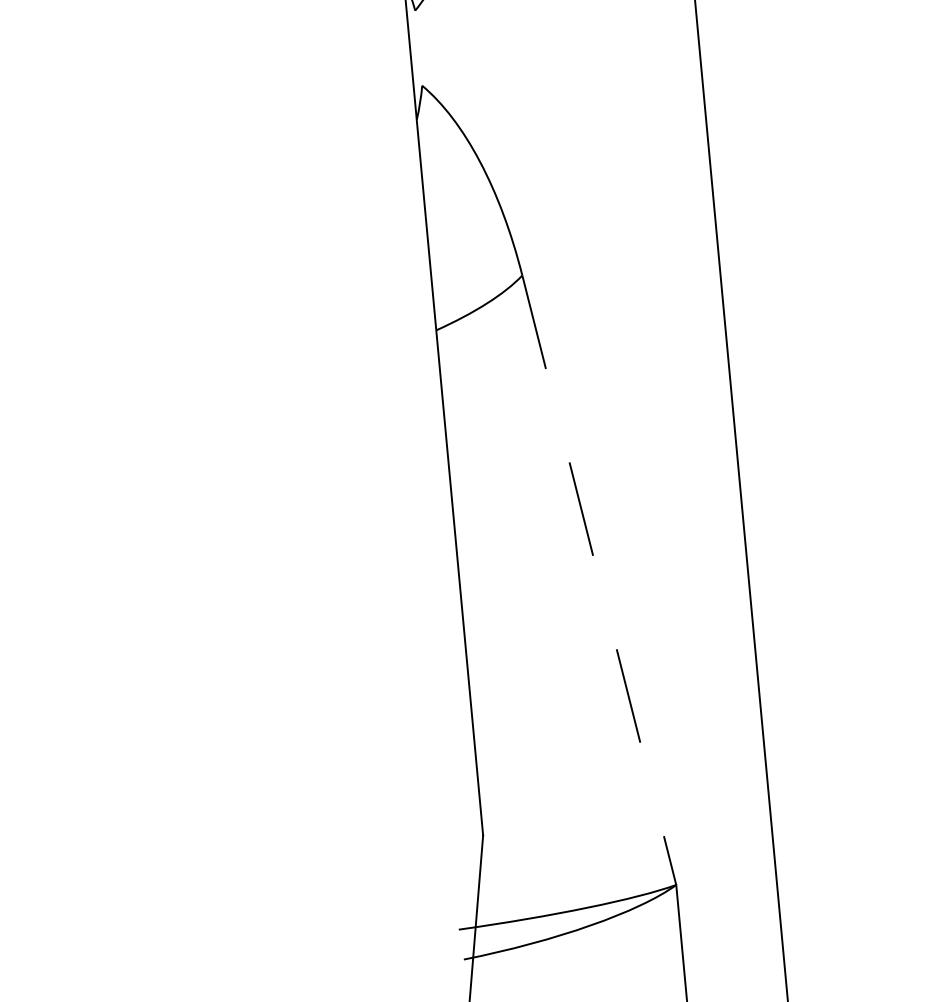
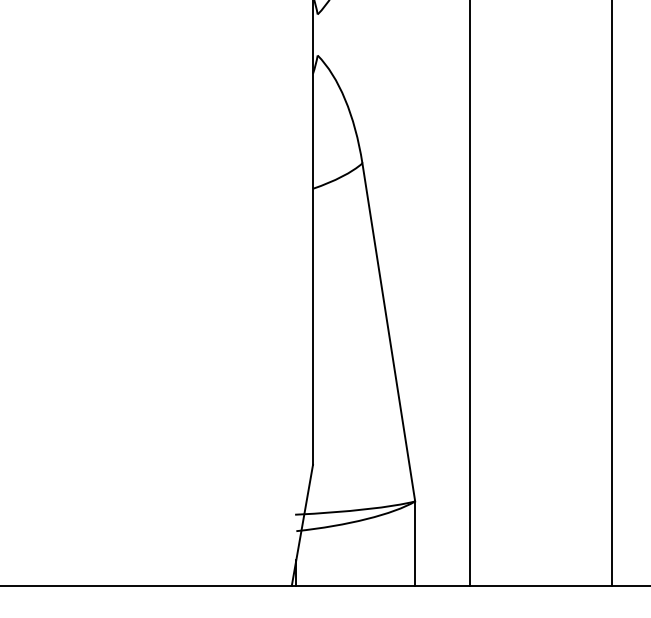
line: (598, 580) -> (388, 332), dashed -> solid

